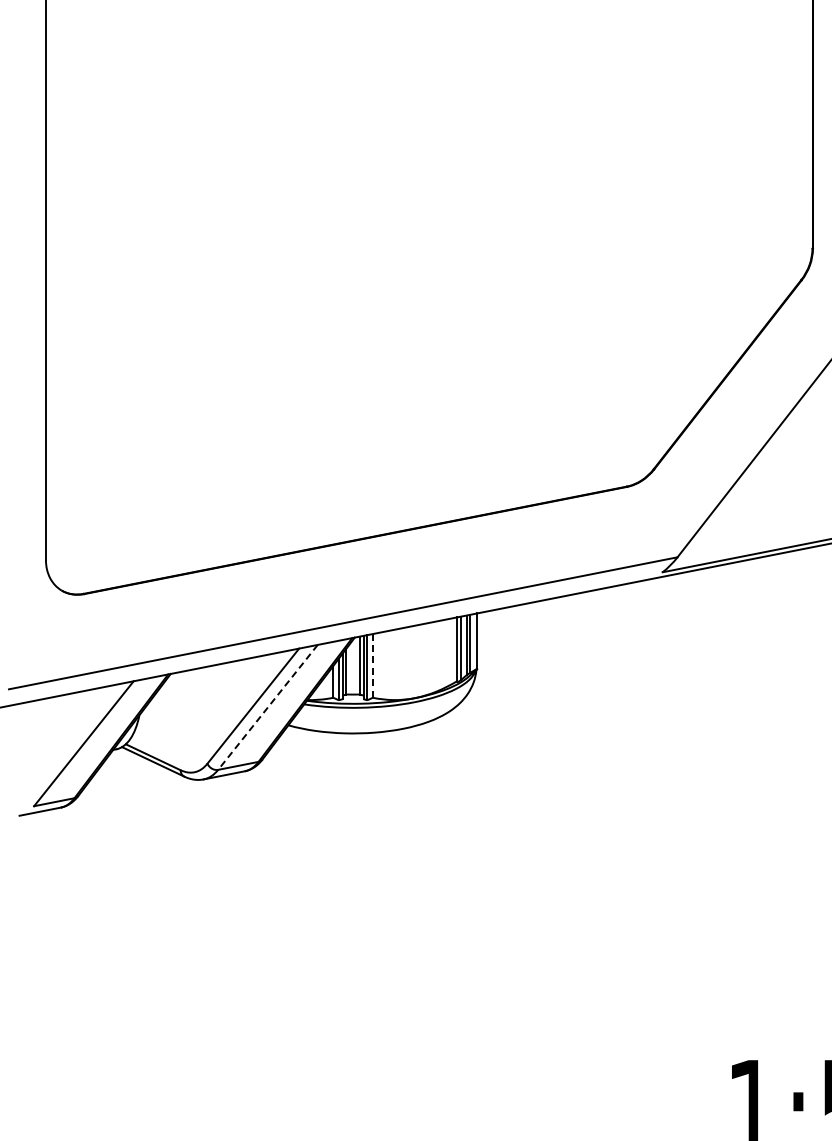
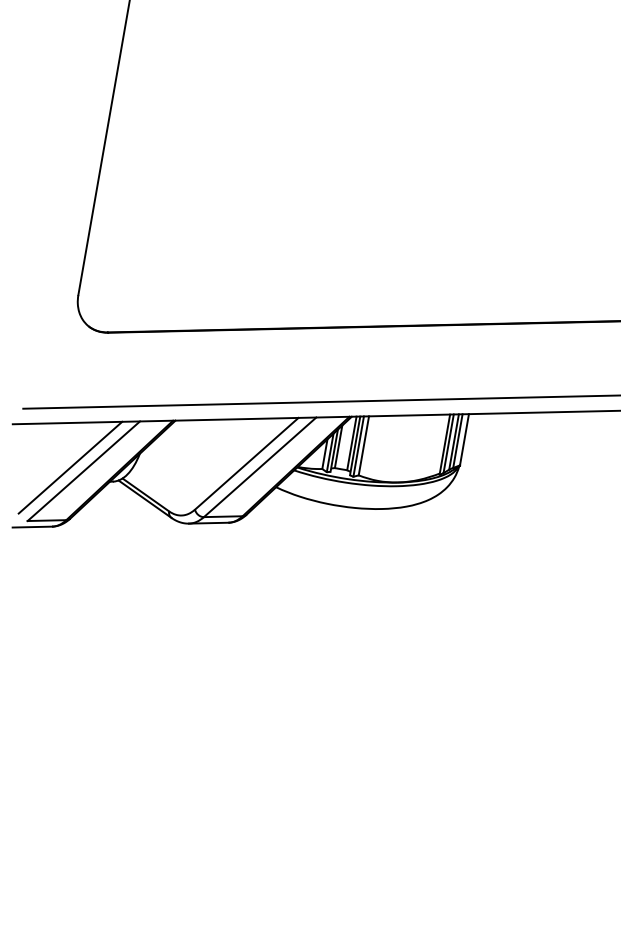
line: (372, 665) -> (363, 445), dashed -> solid
line: (267, 707) -> (259, 467), dashed -> solid
line: (69, 742) -> (70, 467), added

